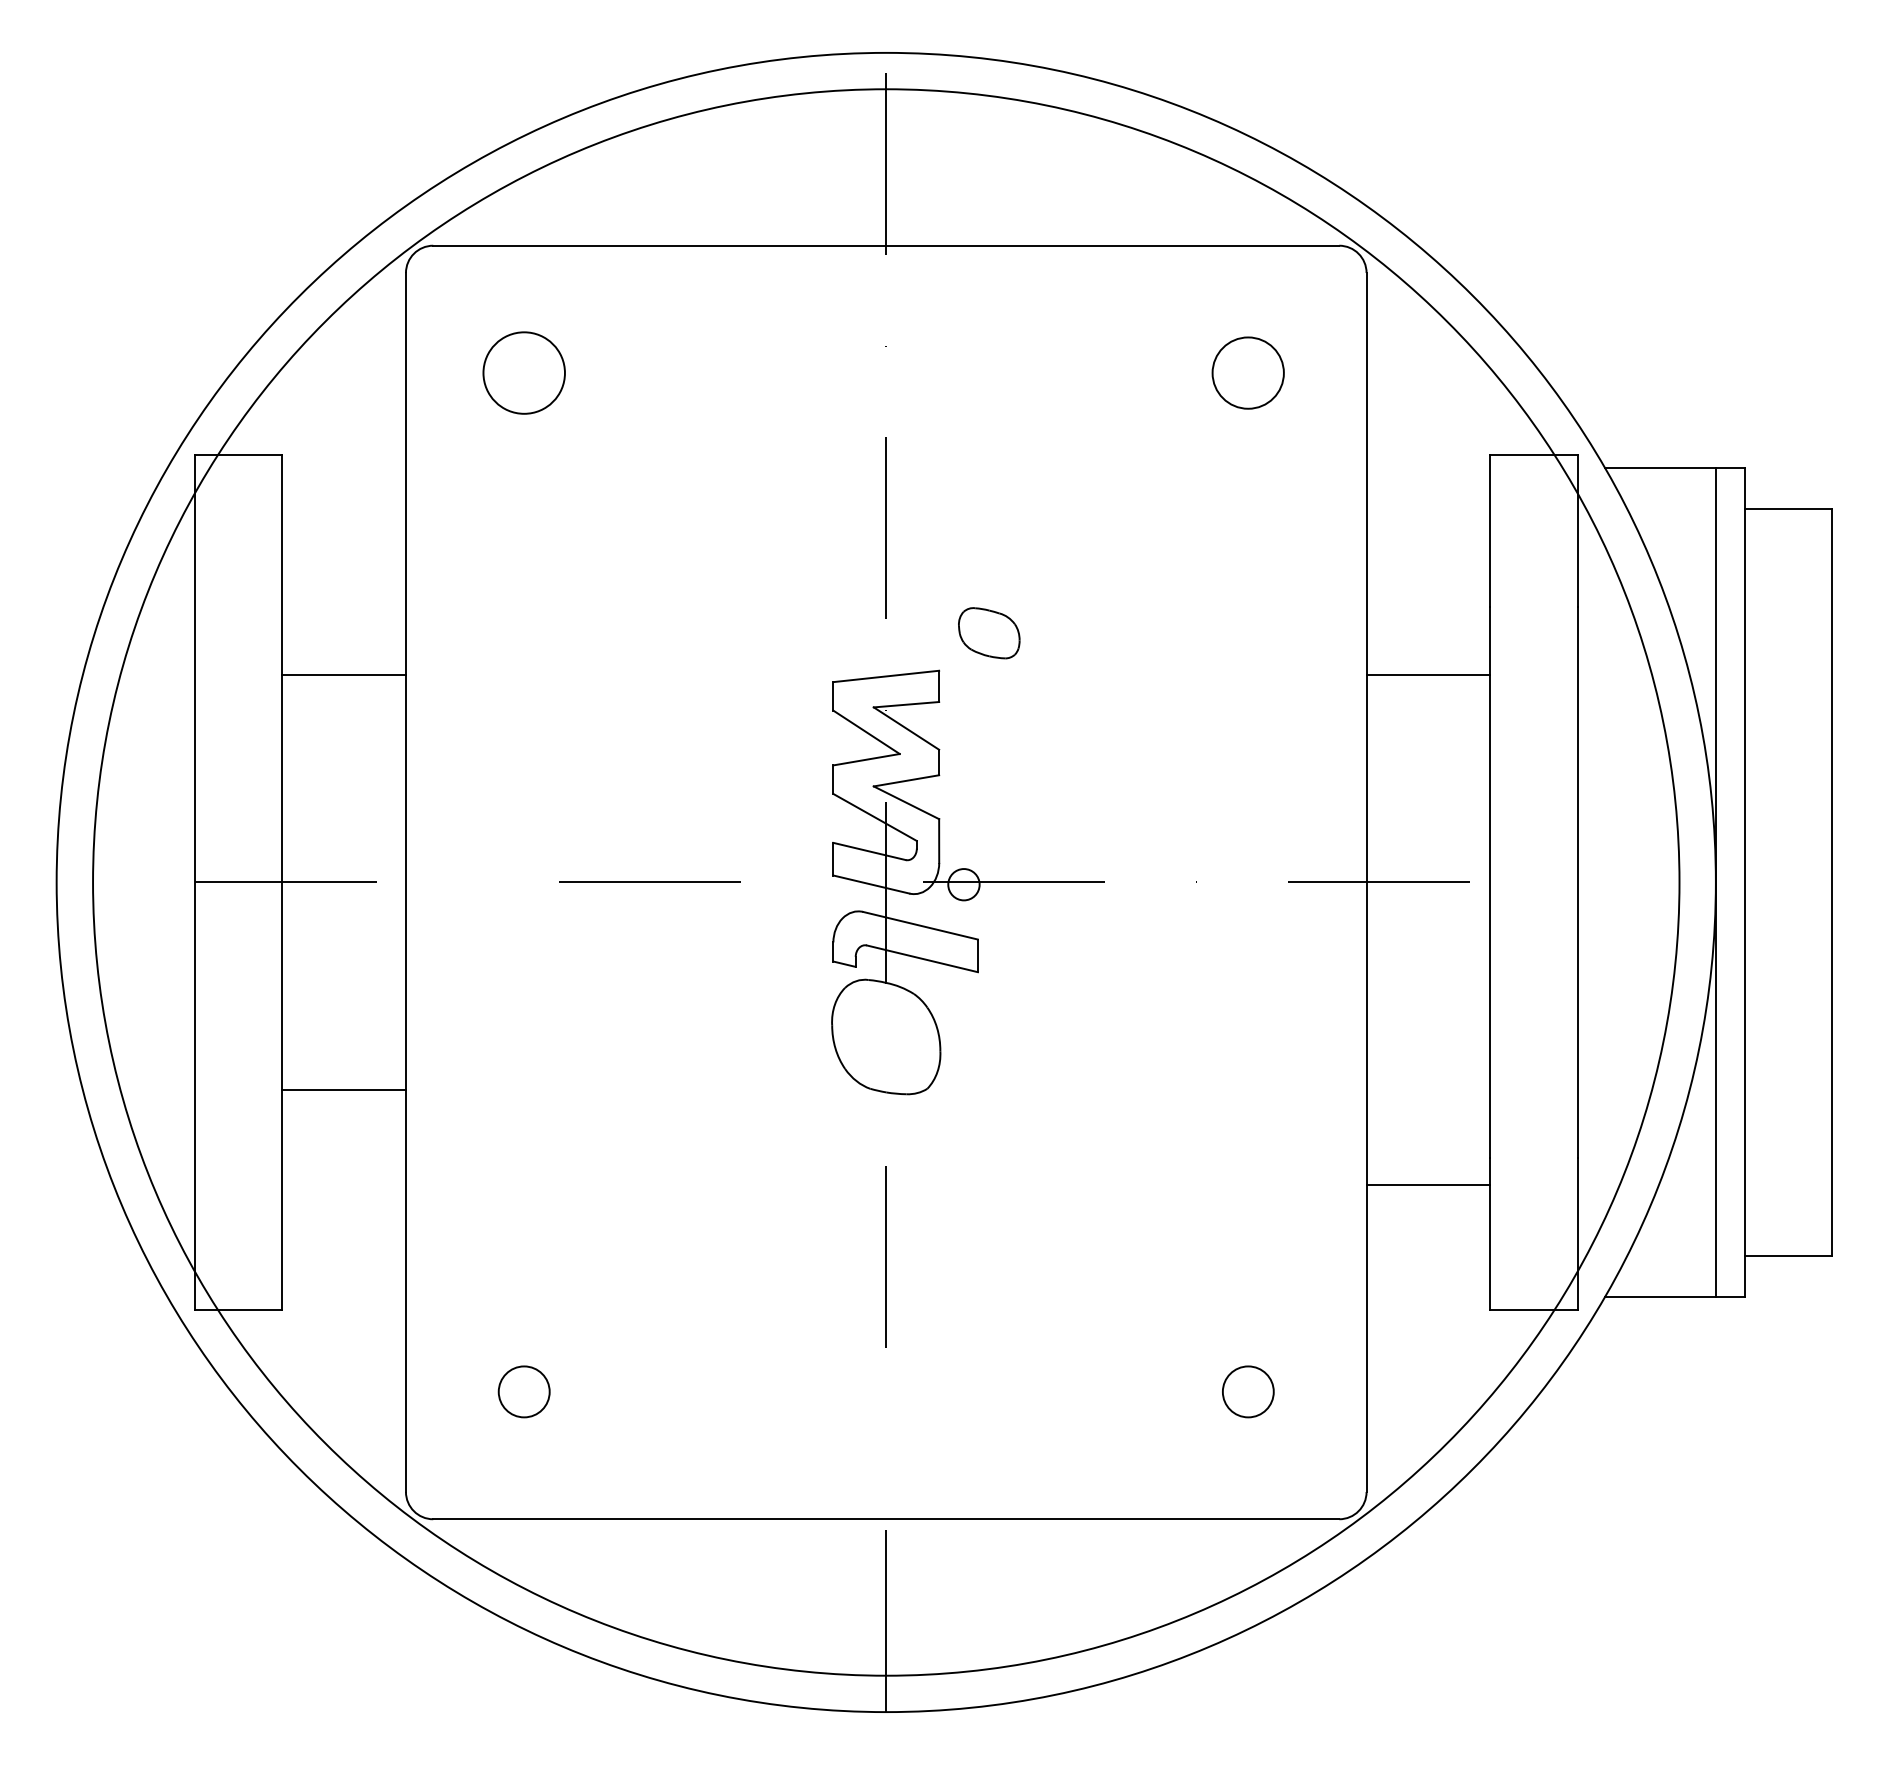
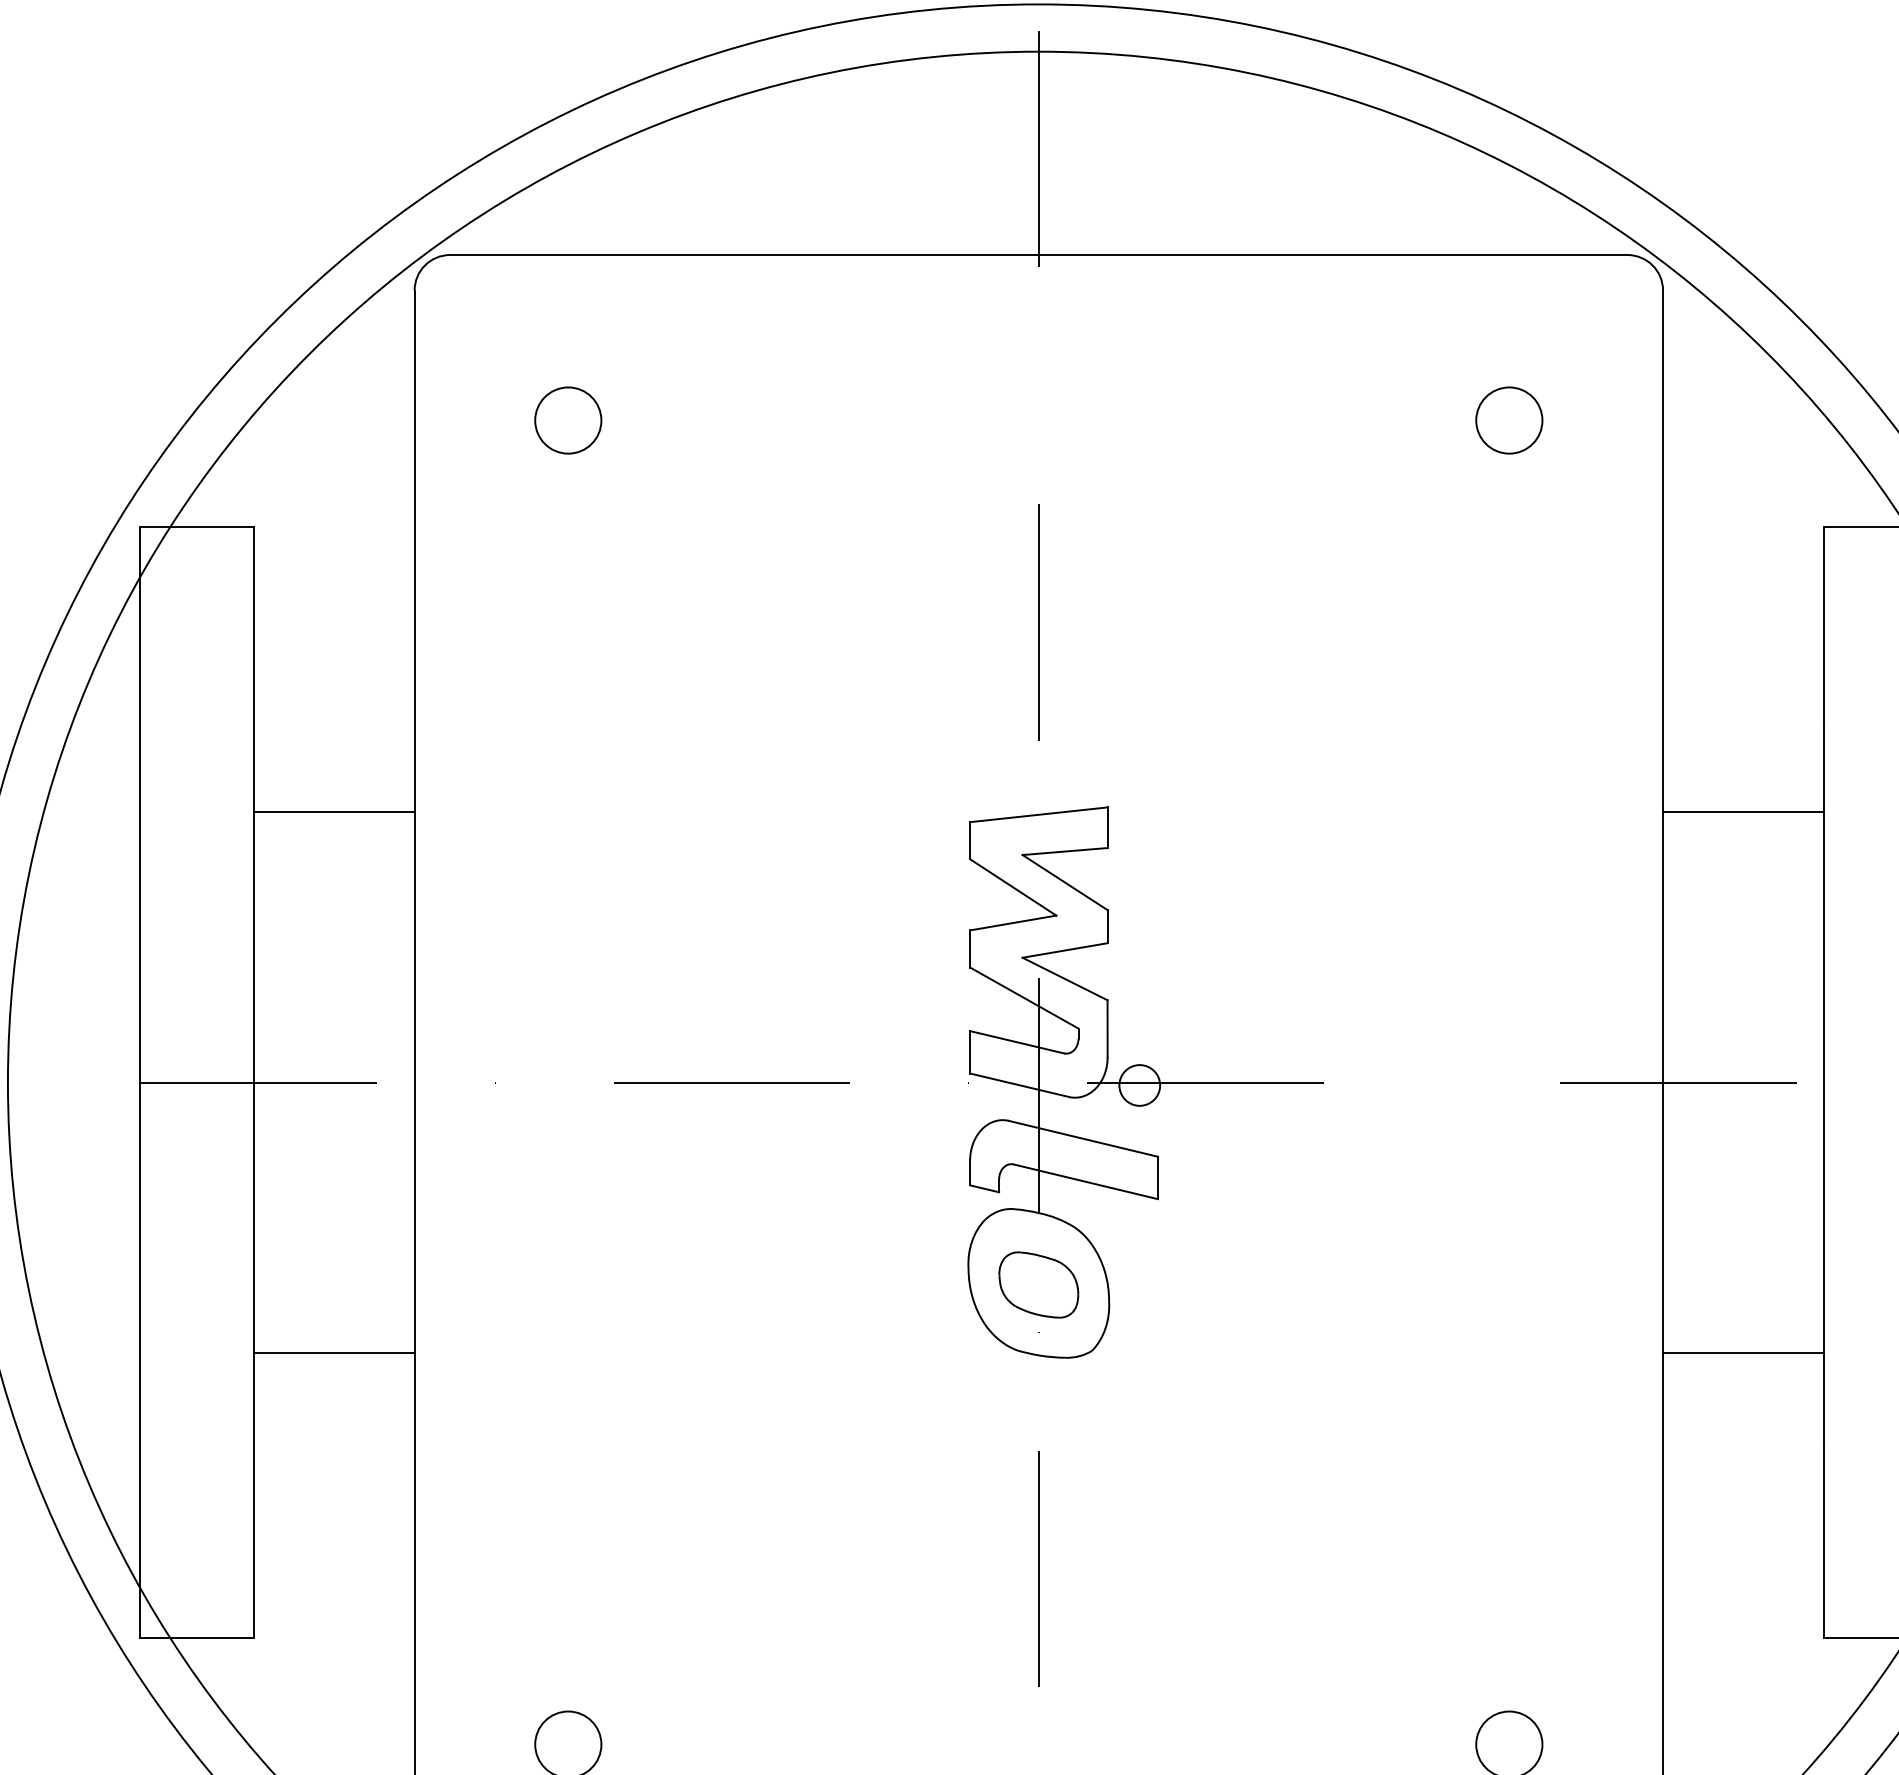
circle: (523, 372) -> (567, 419), size x0.62
circle: (1248, 372) -> (1509, 419), size x0.71
part: (989, 633) -> (1039, 1285), moved
line: (1428, 1185) -> (1743, 1352), moved

